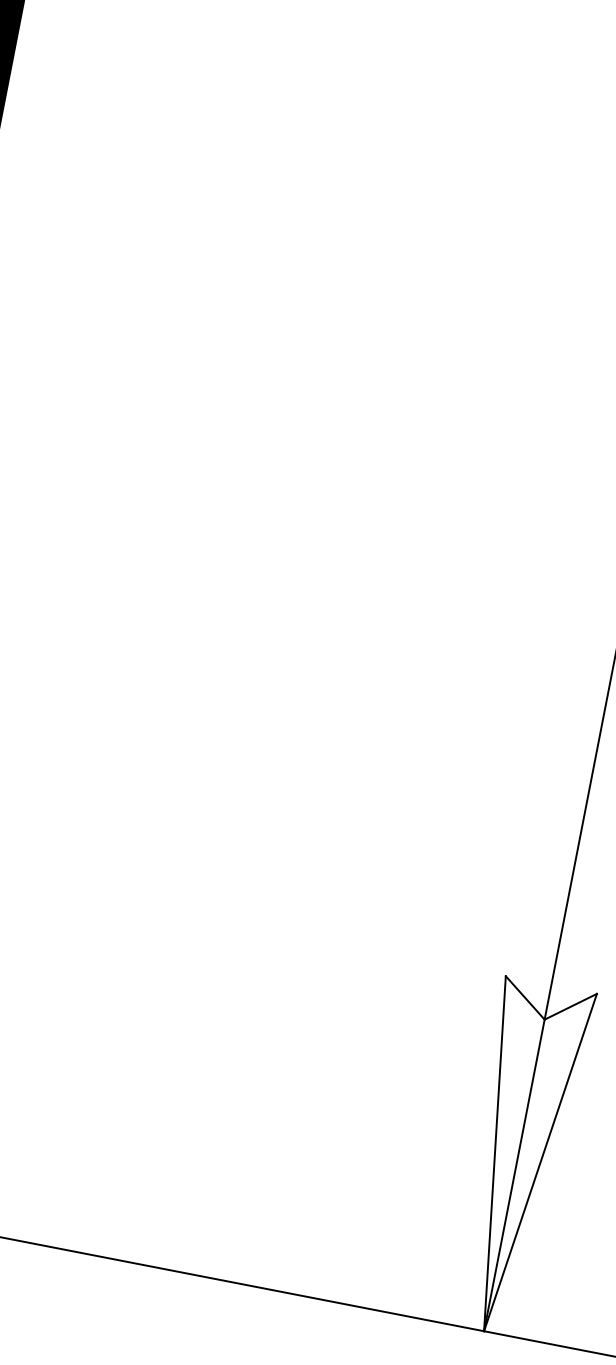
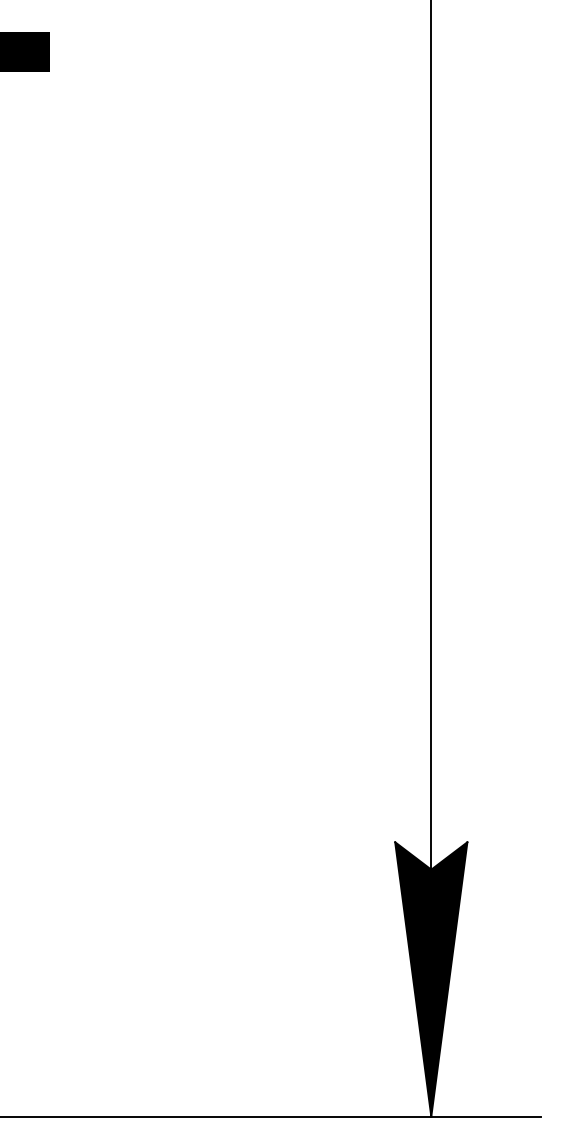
fill: (517, 1158) -> (431, 979), added

